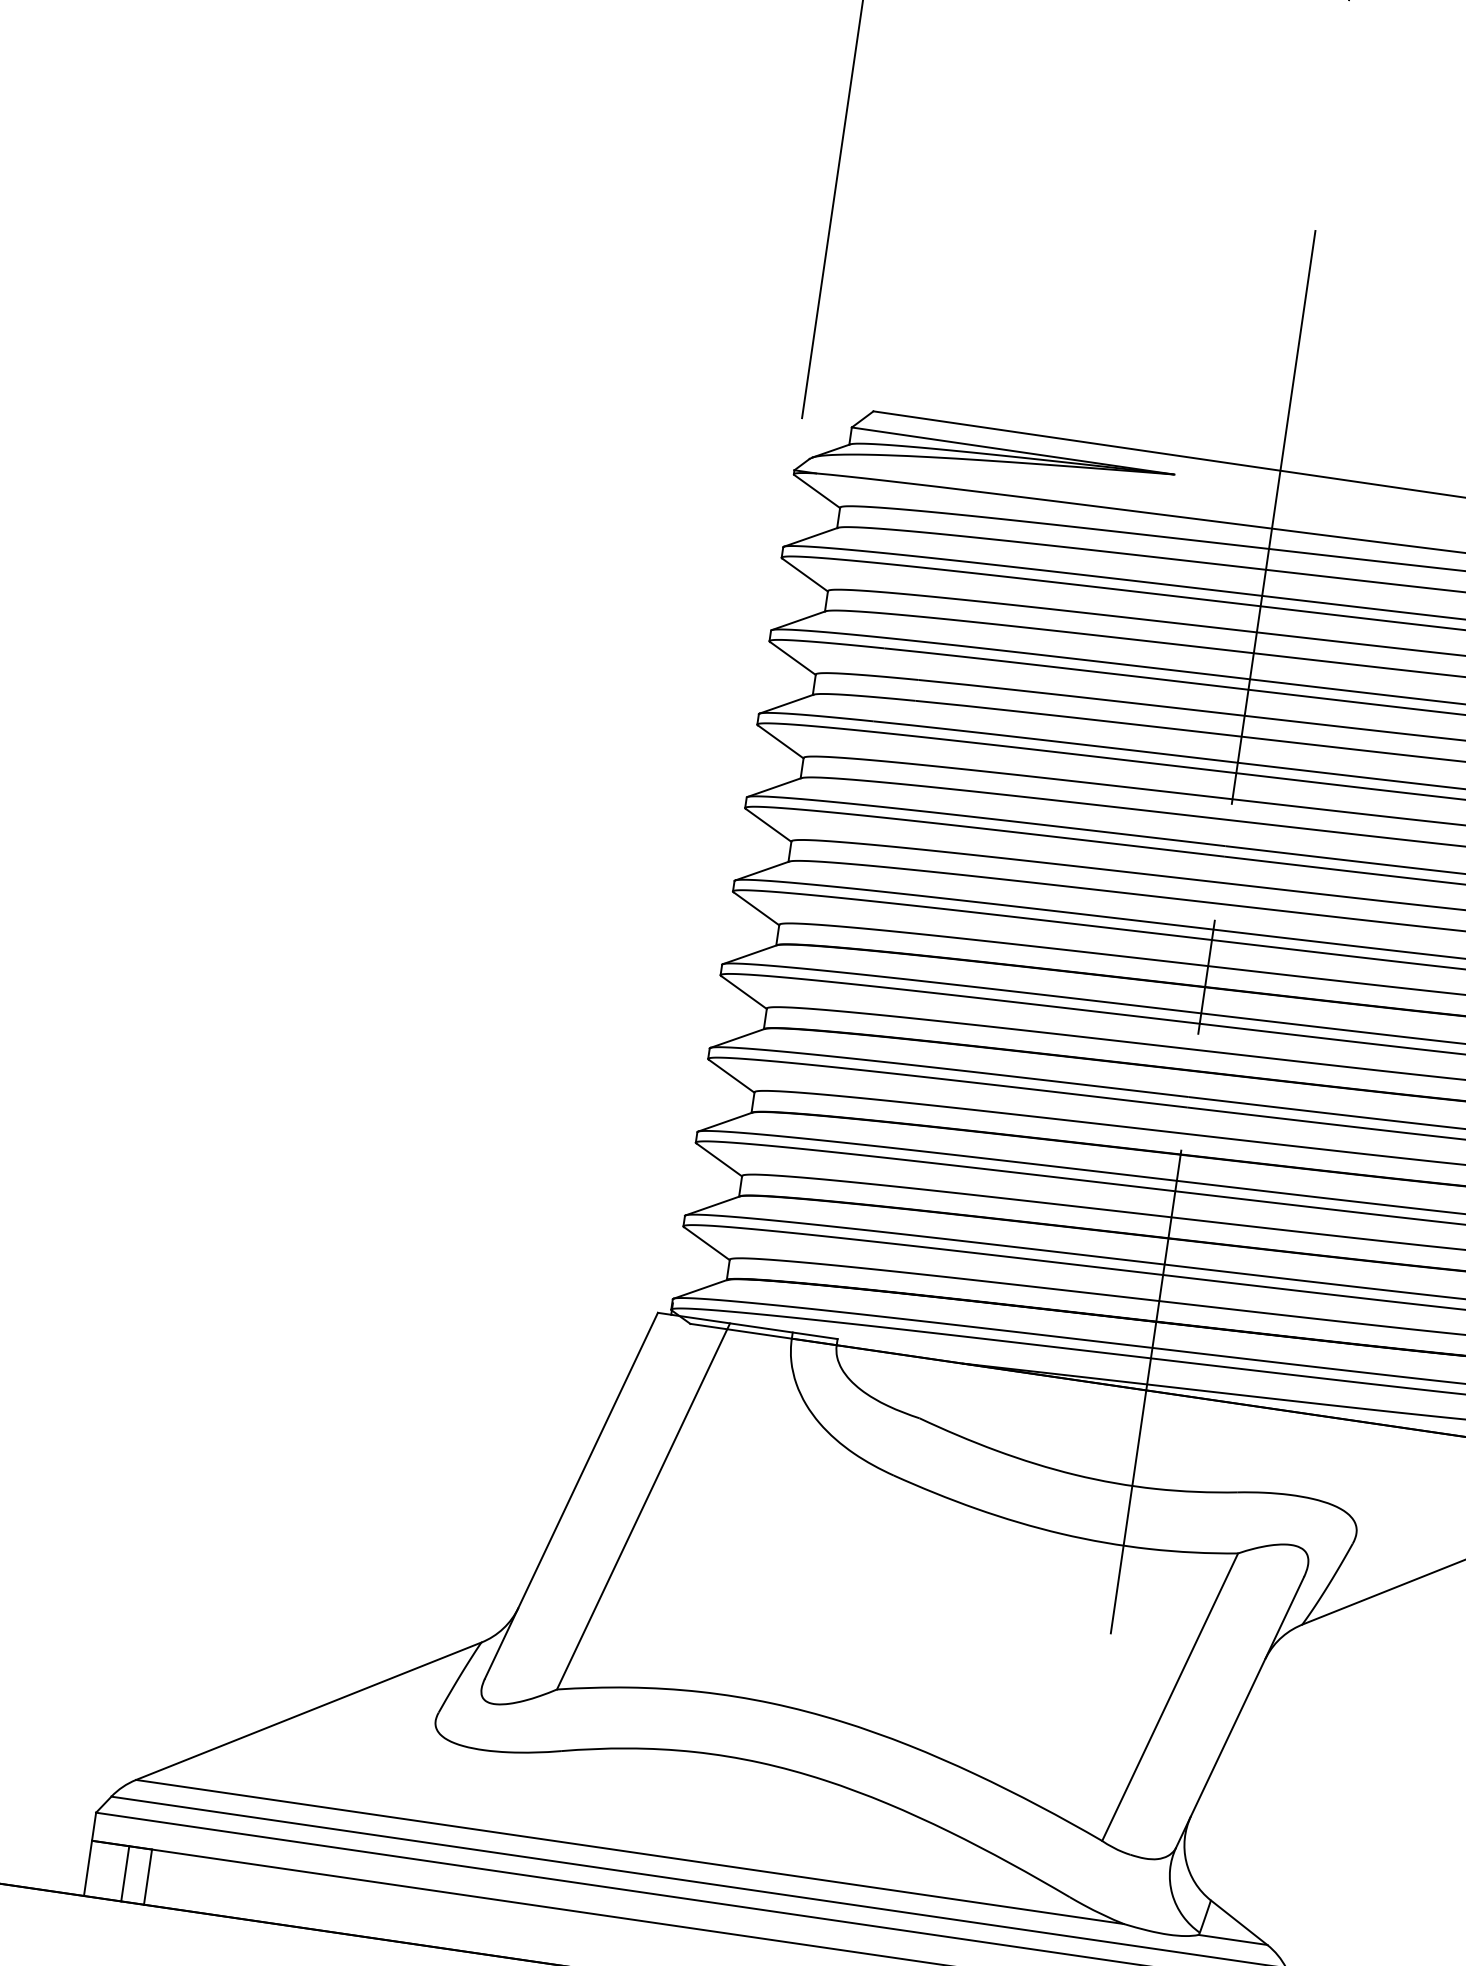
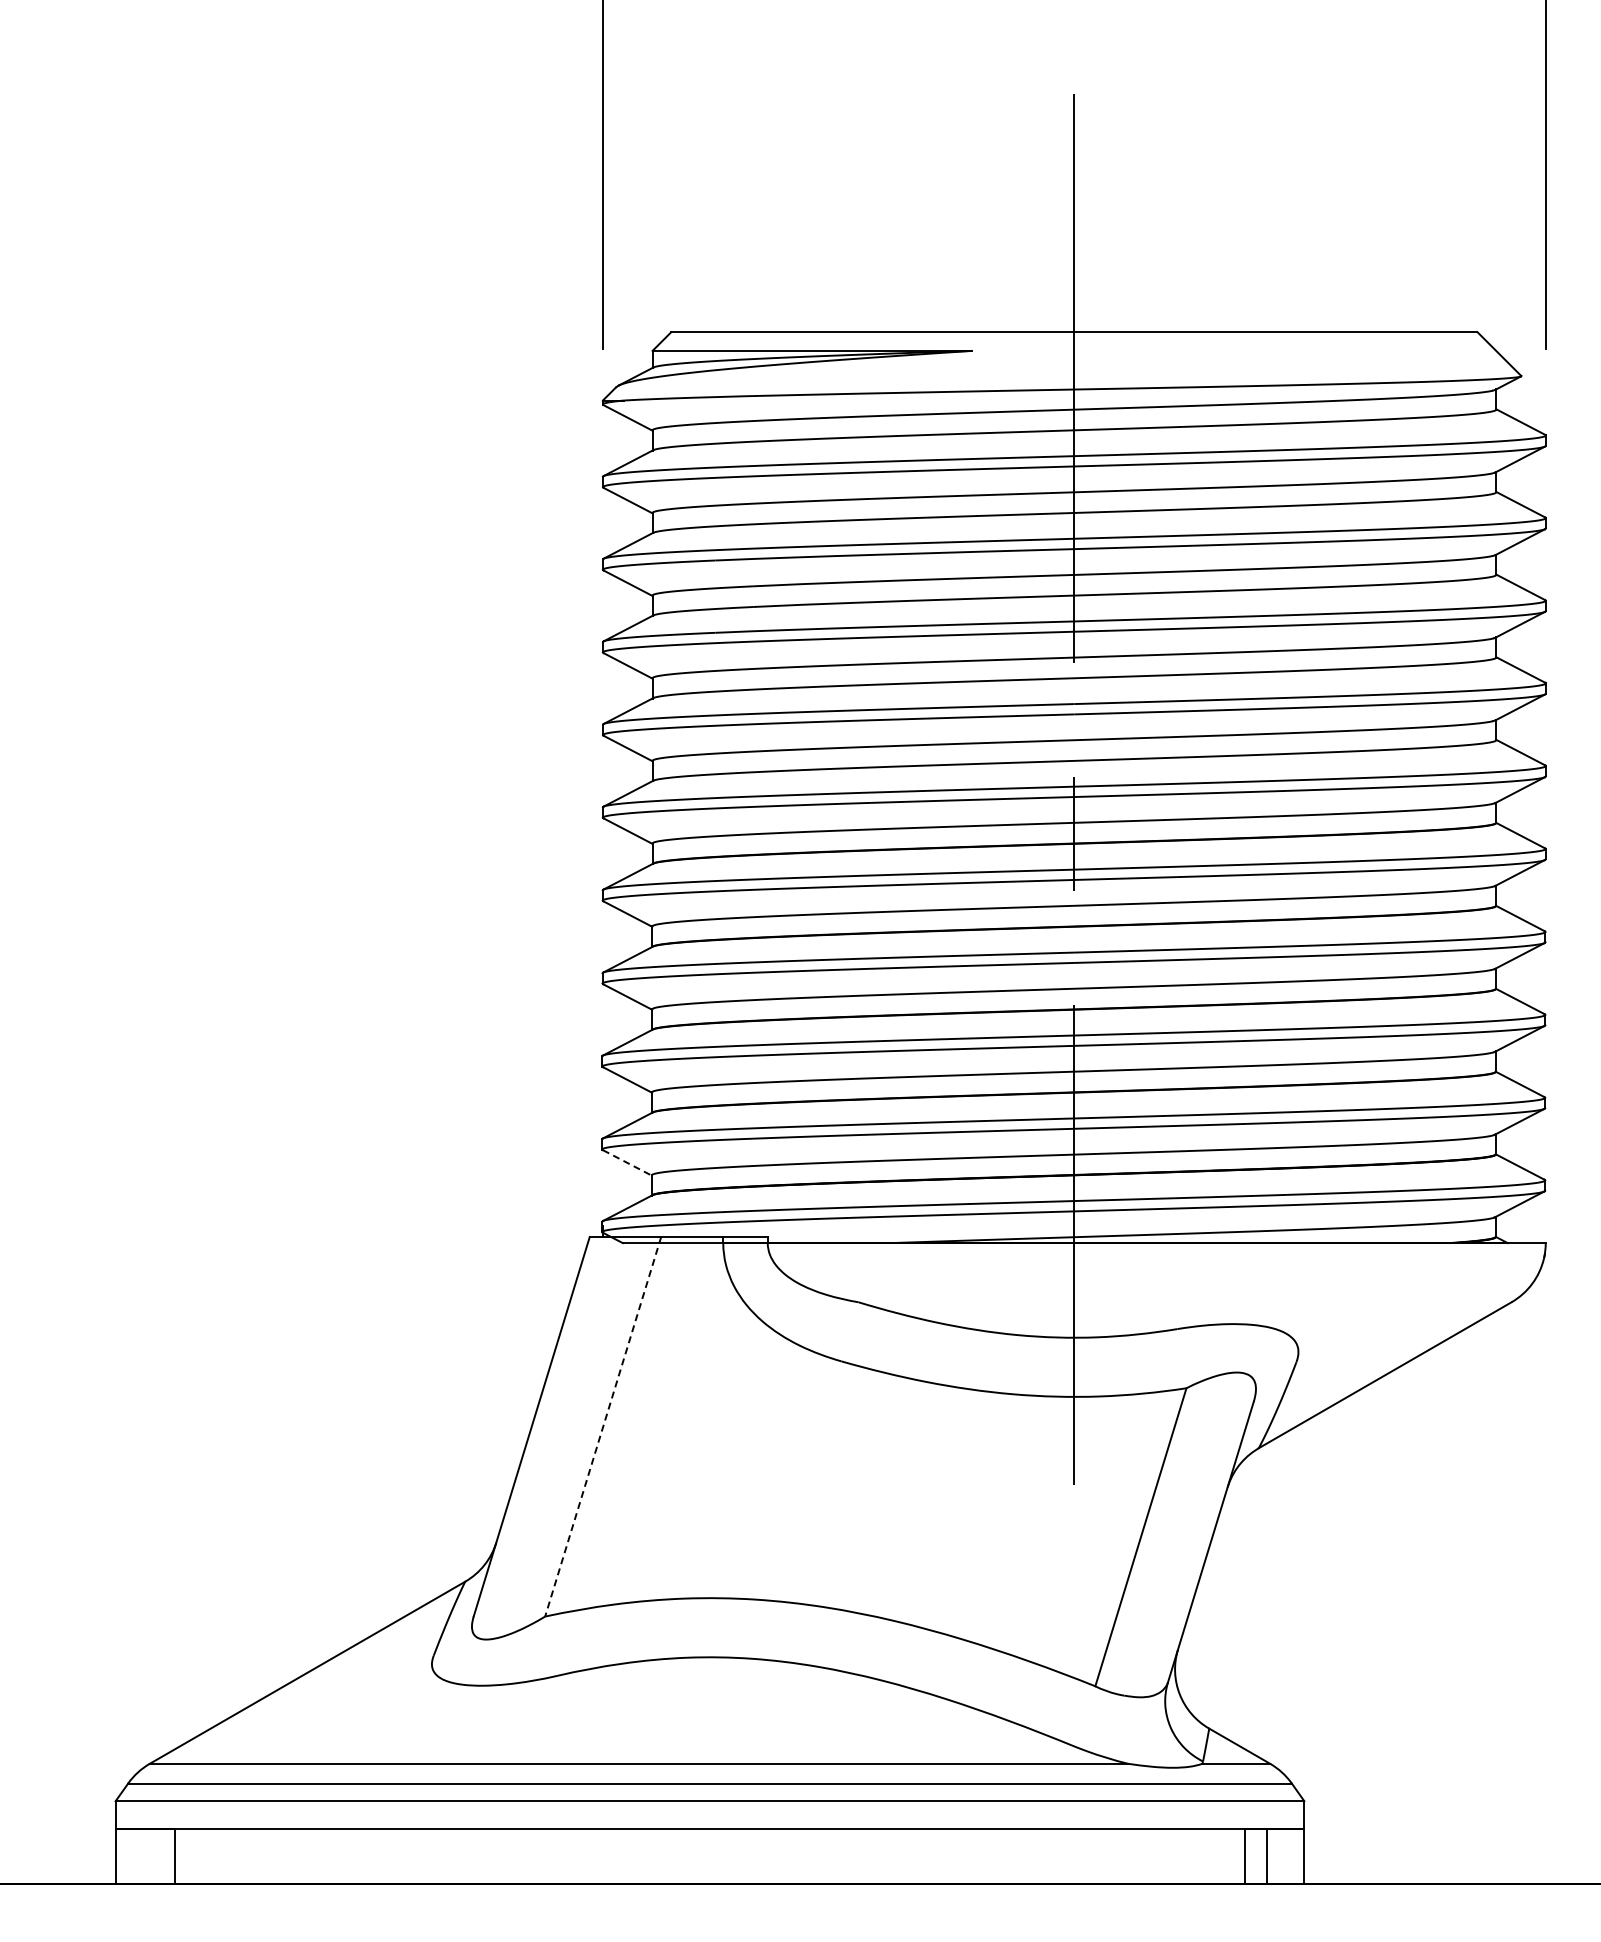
line: (707, 1243) -> (627, 1162), solid -> dashed
line: (643, 1507) -> (603, 1427), solid -> dashed
line: (125, 1873) -> (152, 1856), removed

